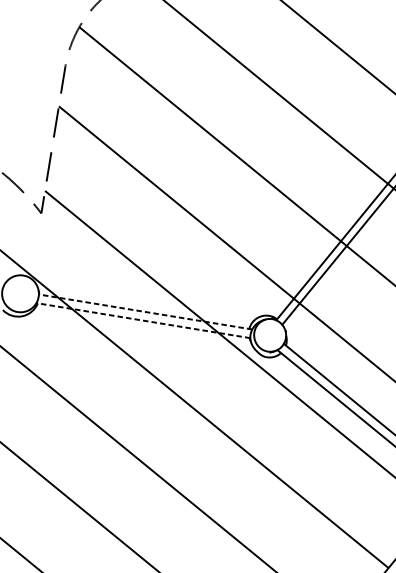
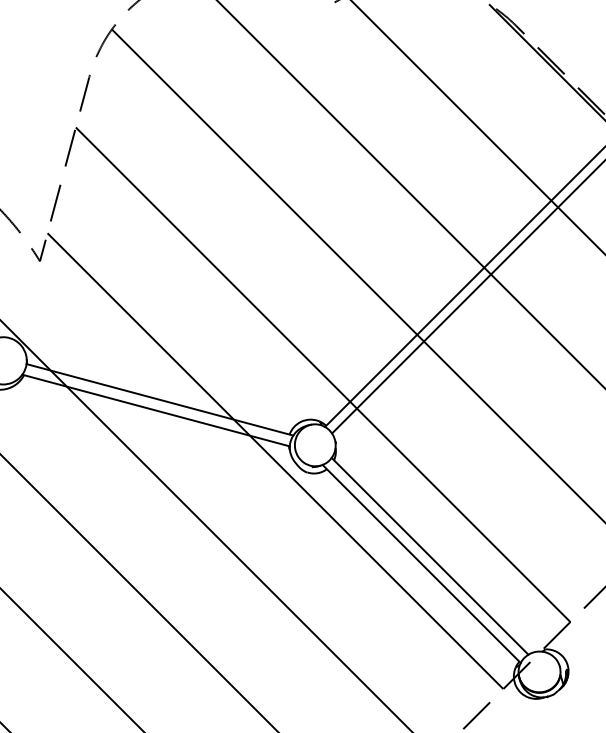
line: (145, 311) -> (159, 399), dashed -> solid
line: (142, 320) -> (155, 410), dashed -> solid

